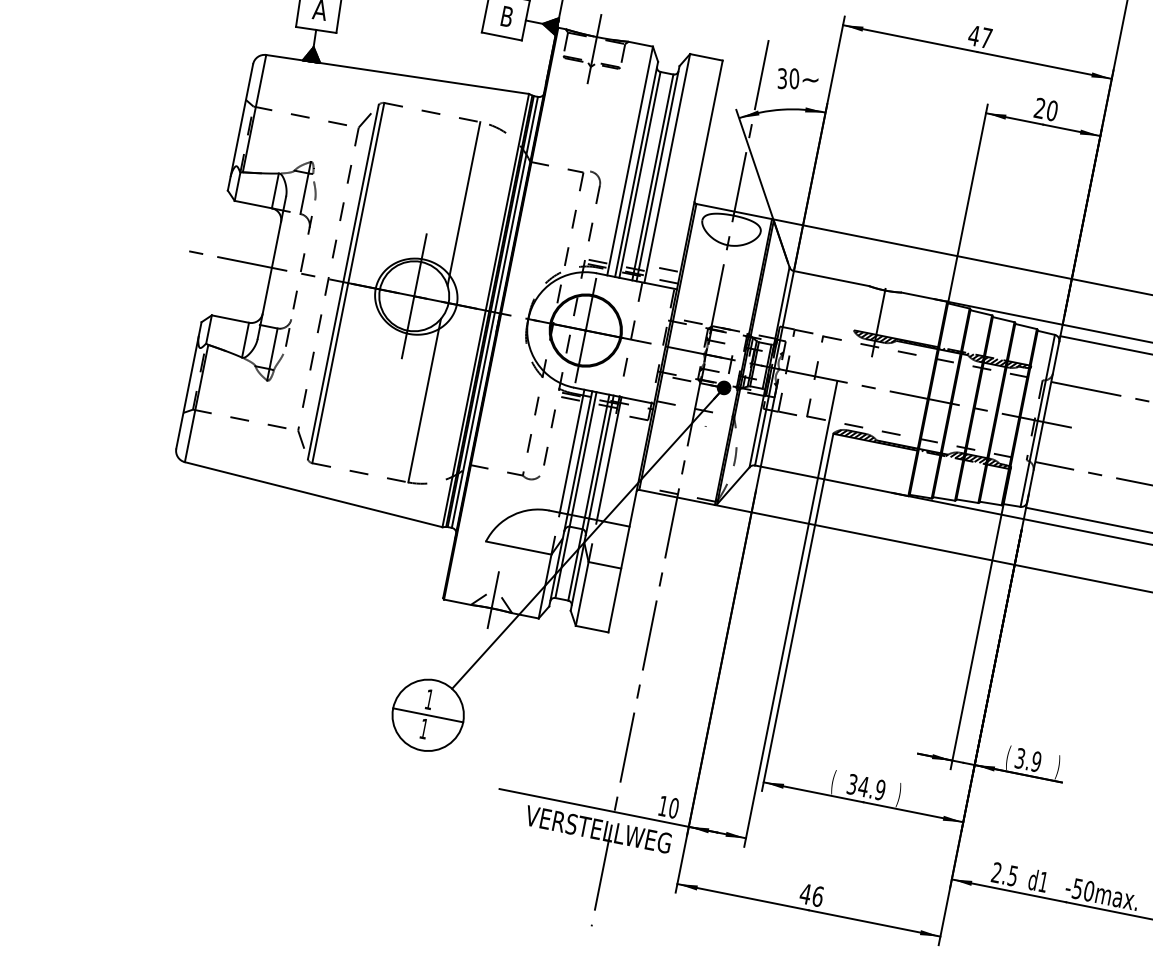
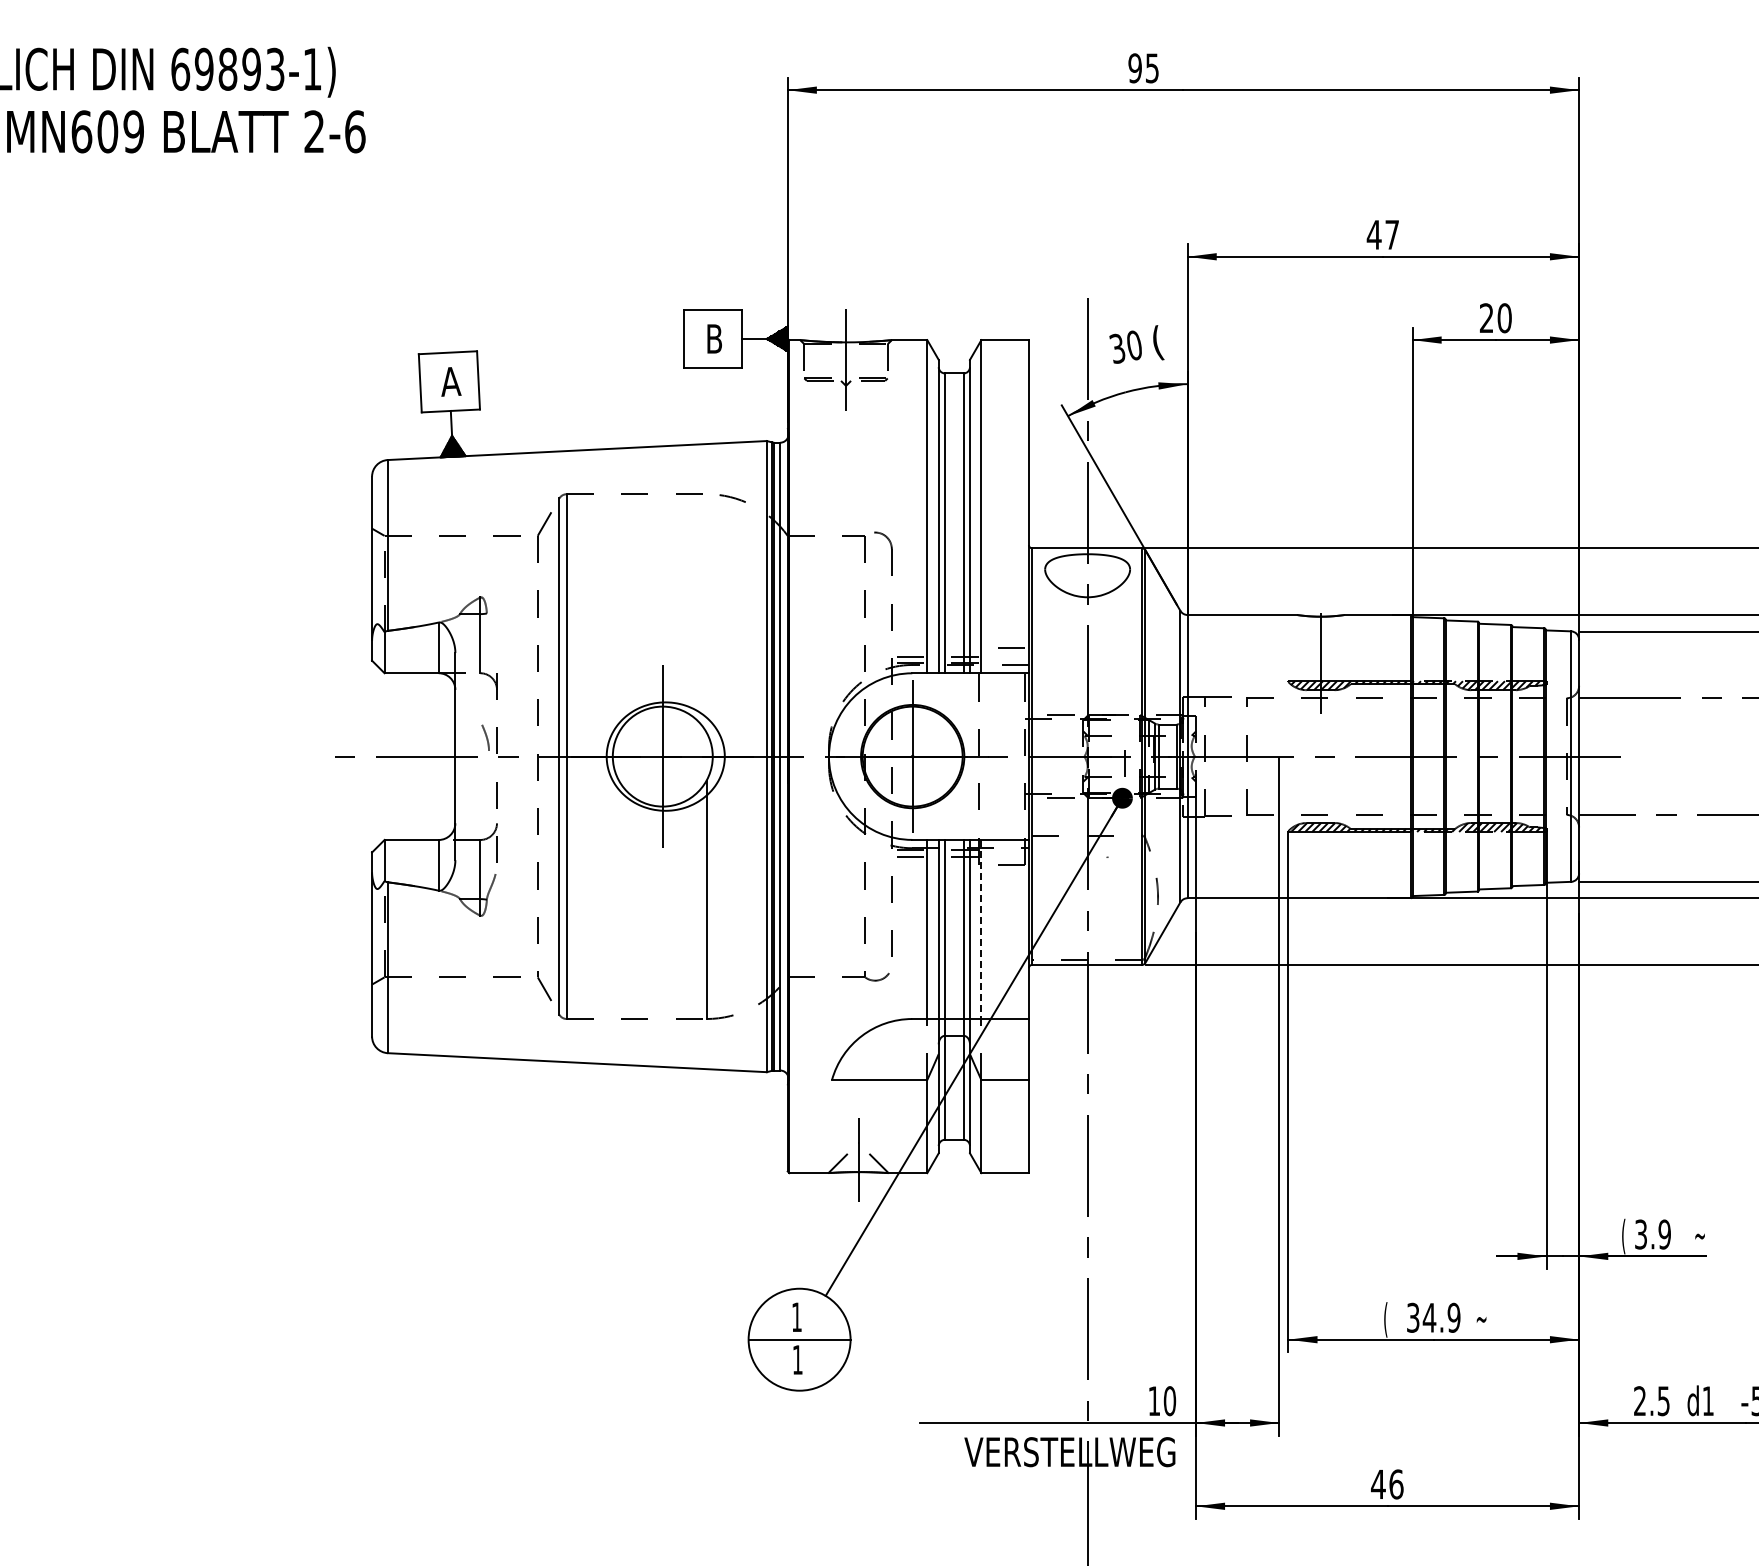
text: (810, 79) -> (1157, 342), ~ -> (
curve: (314, 189) -> (485, 736), moved
line: (463, 204) -> (706, 613), removed
line: (609, 458) -> (981, 929), solid -> dashed
text: (1060, 767) -> (1699, 1236), ) -> ~
text: (899, 794) -> (1481, 1319), ) -> ~

